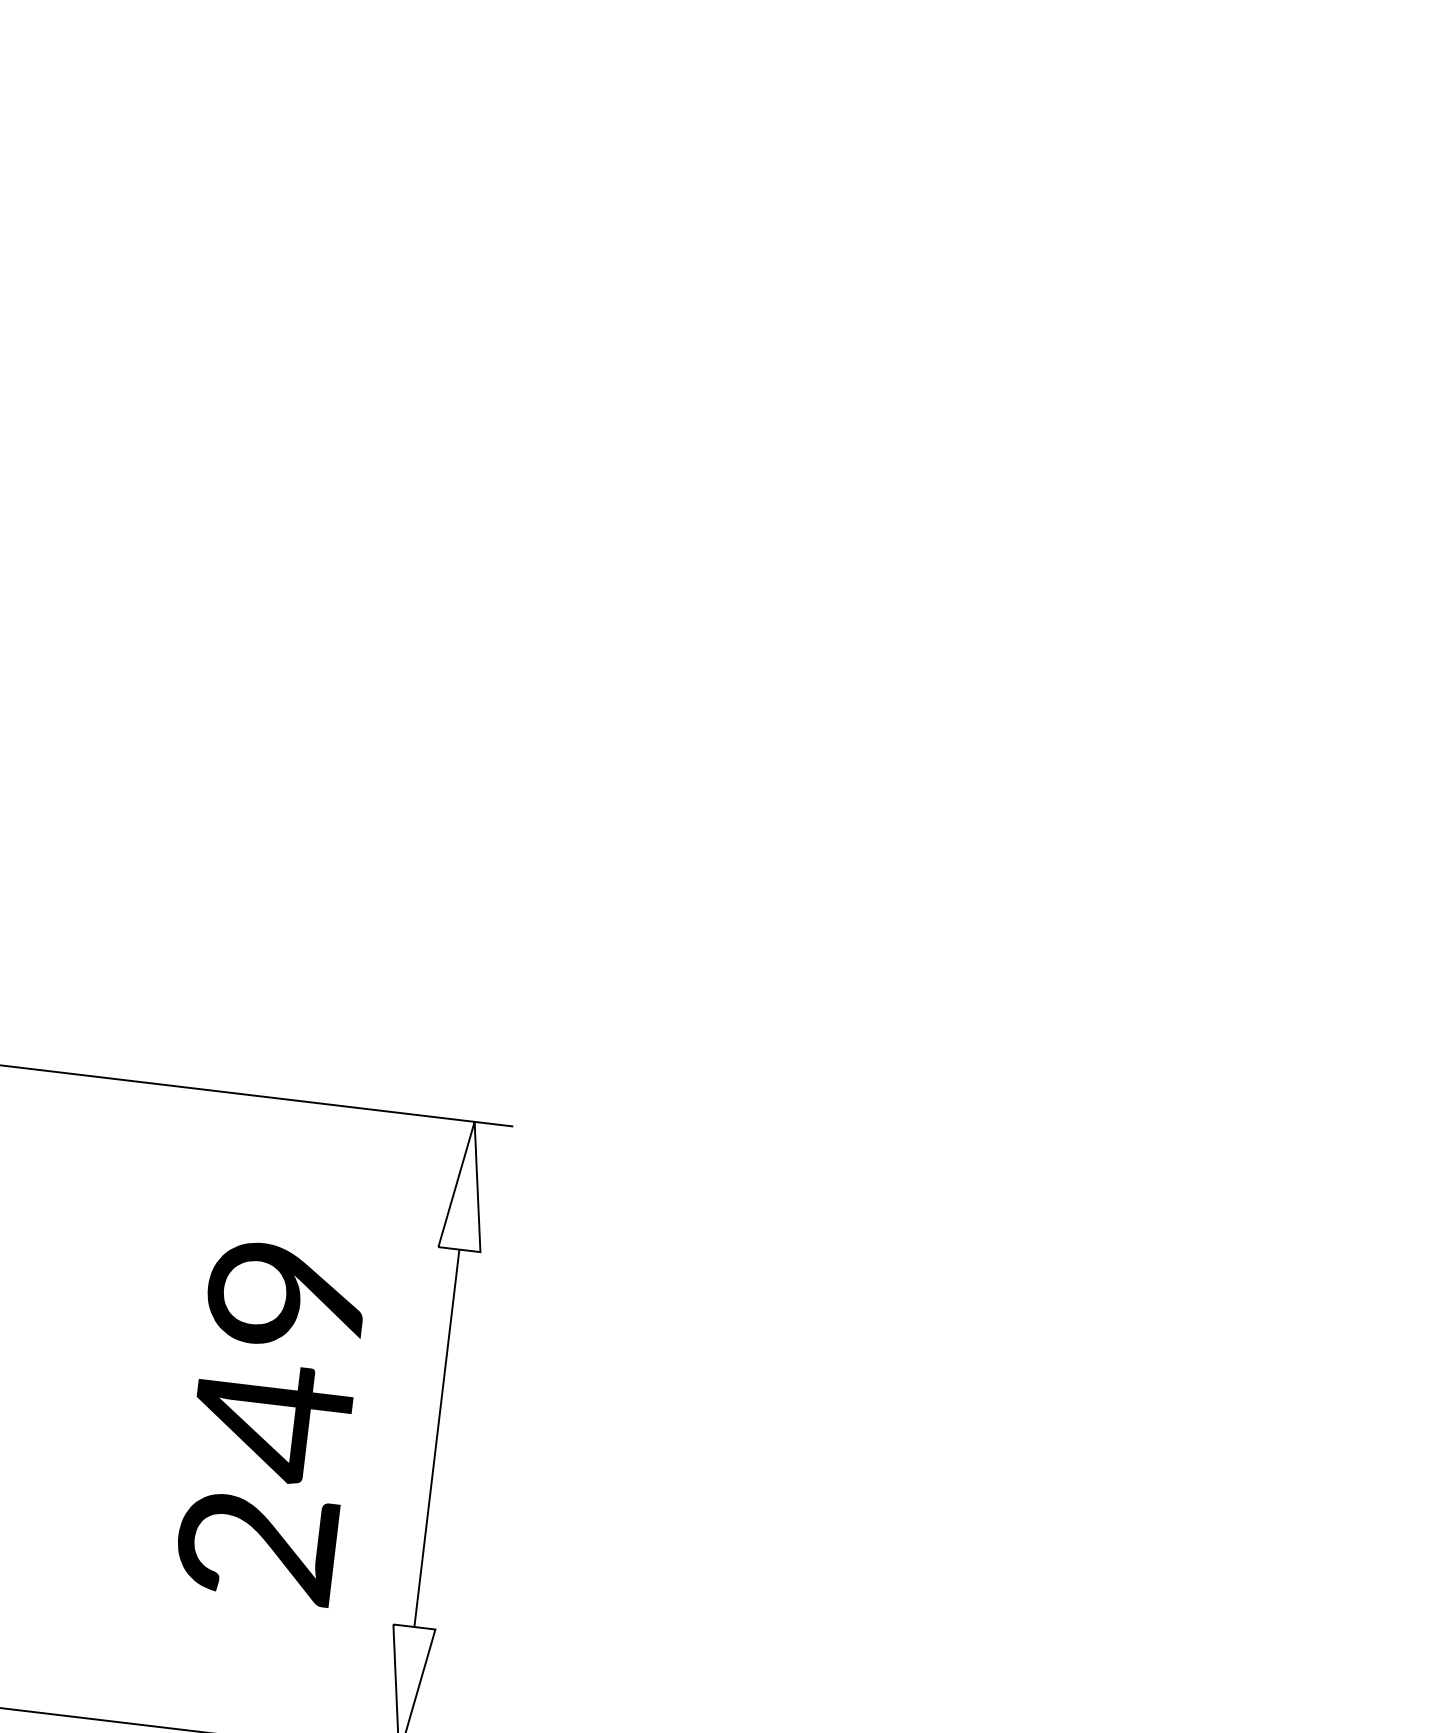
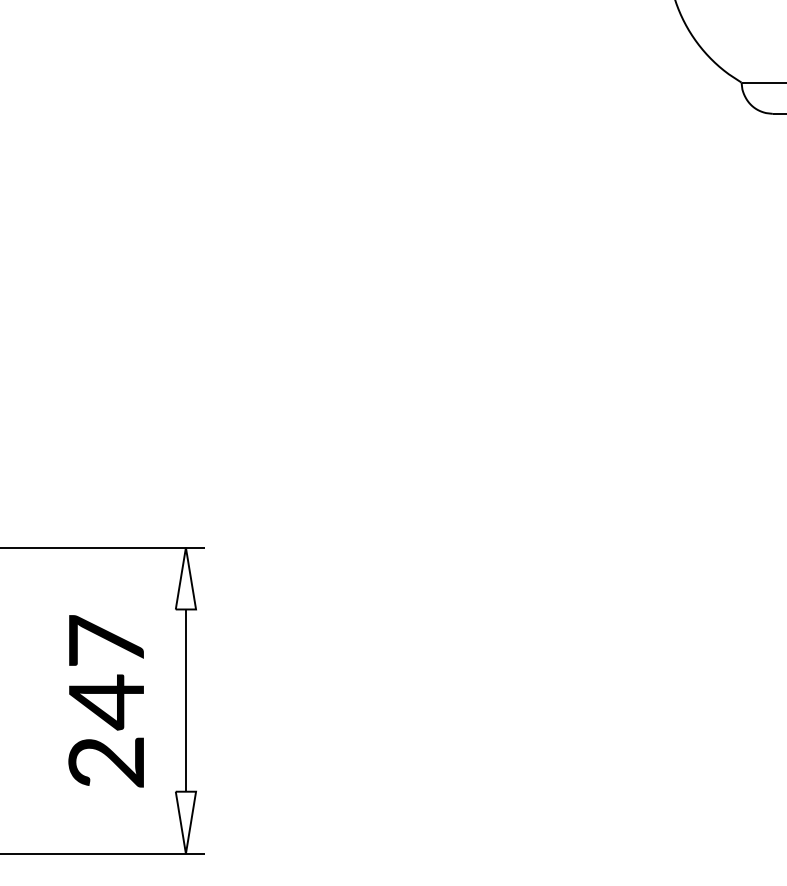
text: (285, 1294) -> (105, 640), 249 -> 247

